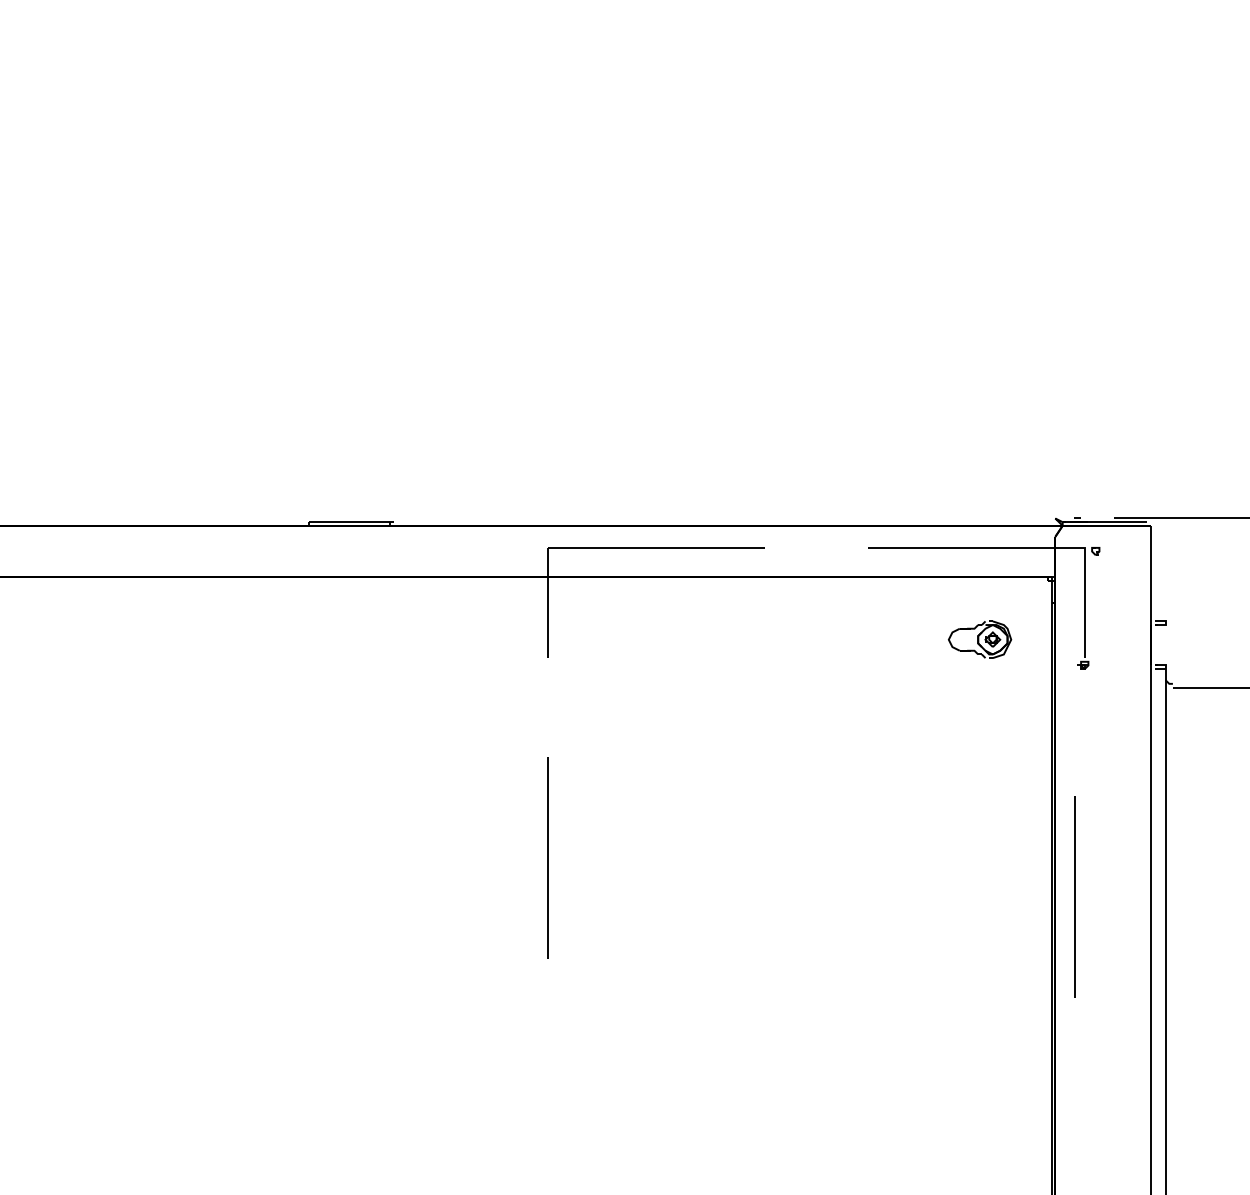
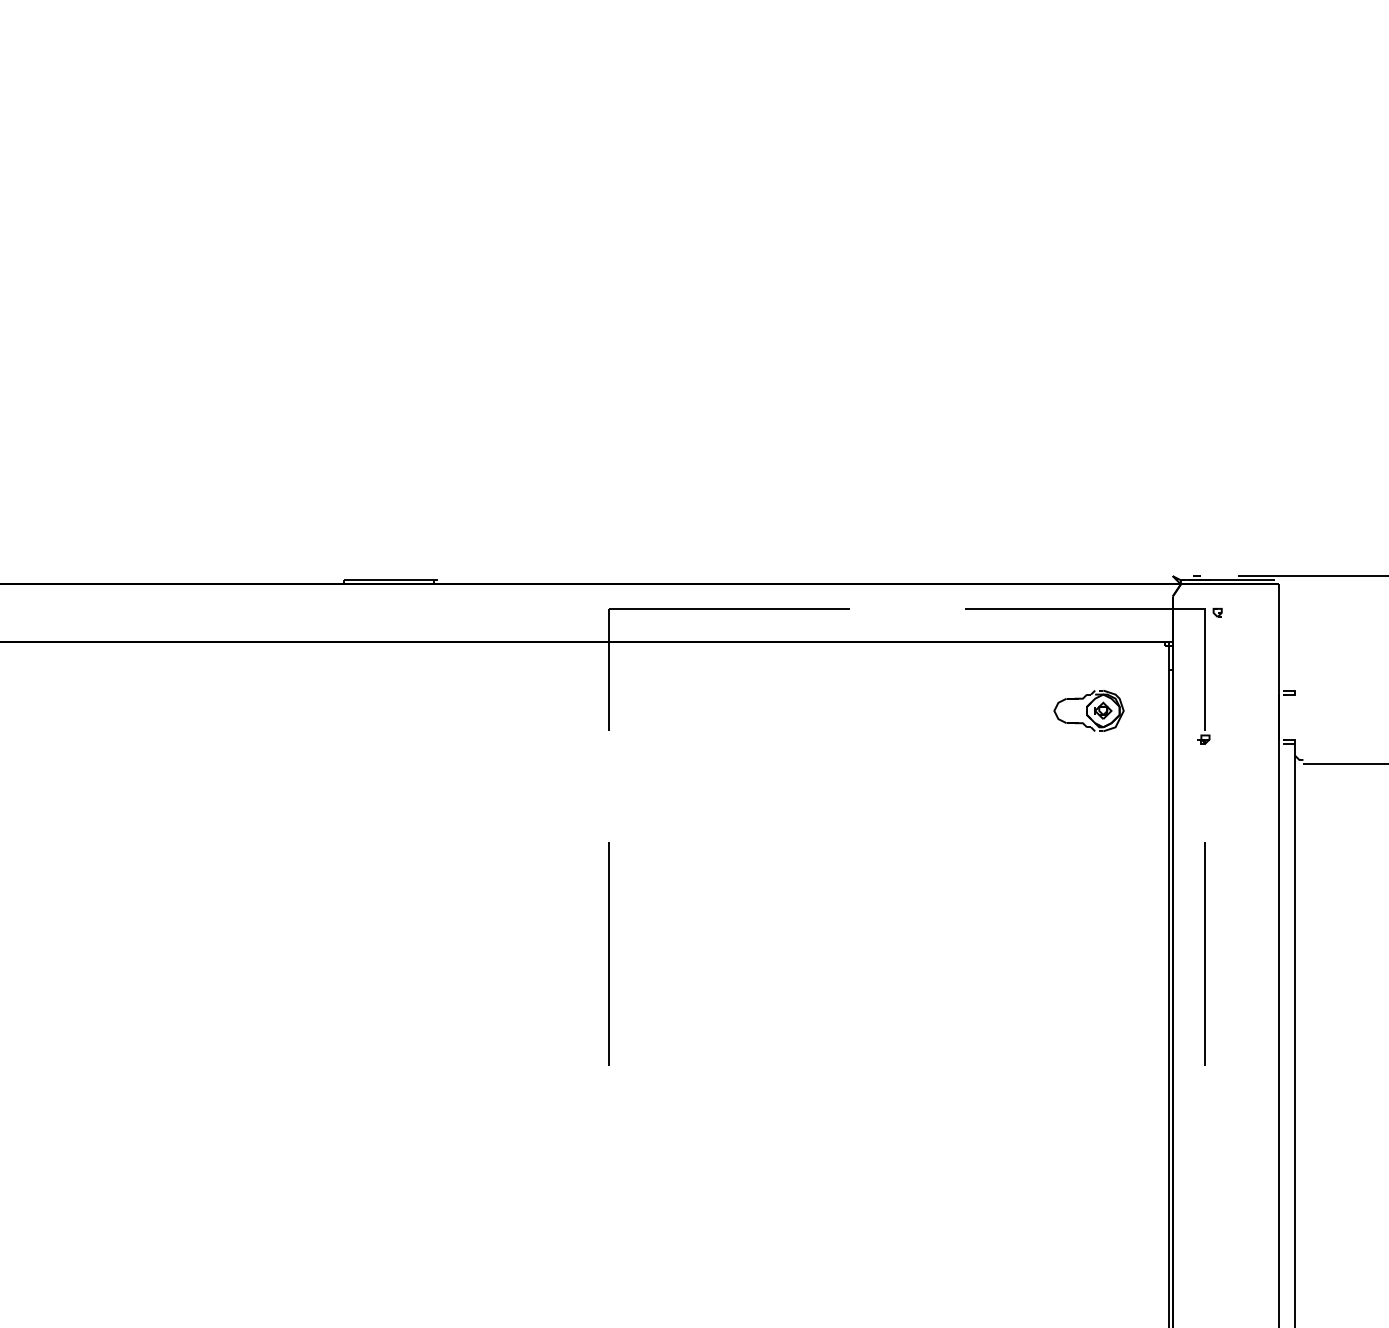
line: (1074, 896) -> (1204, 953), moved

